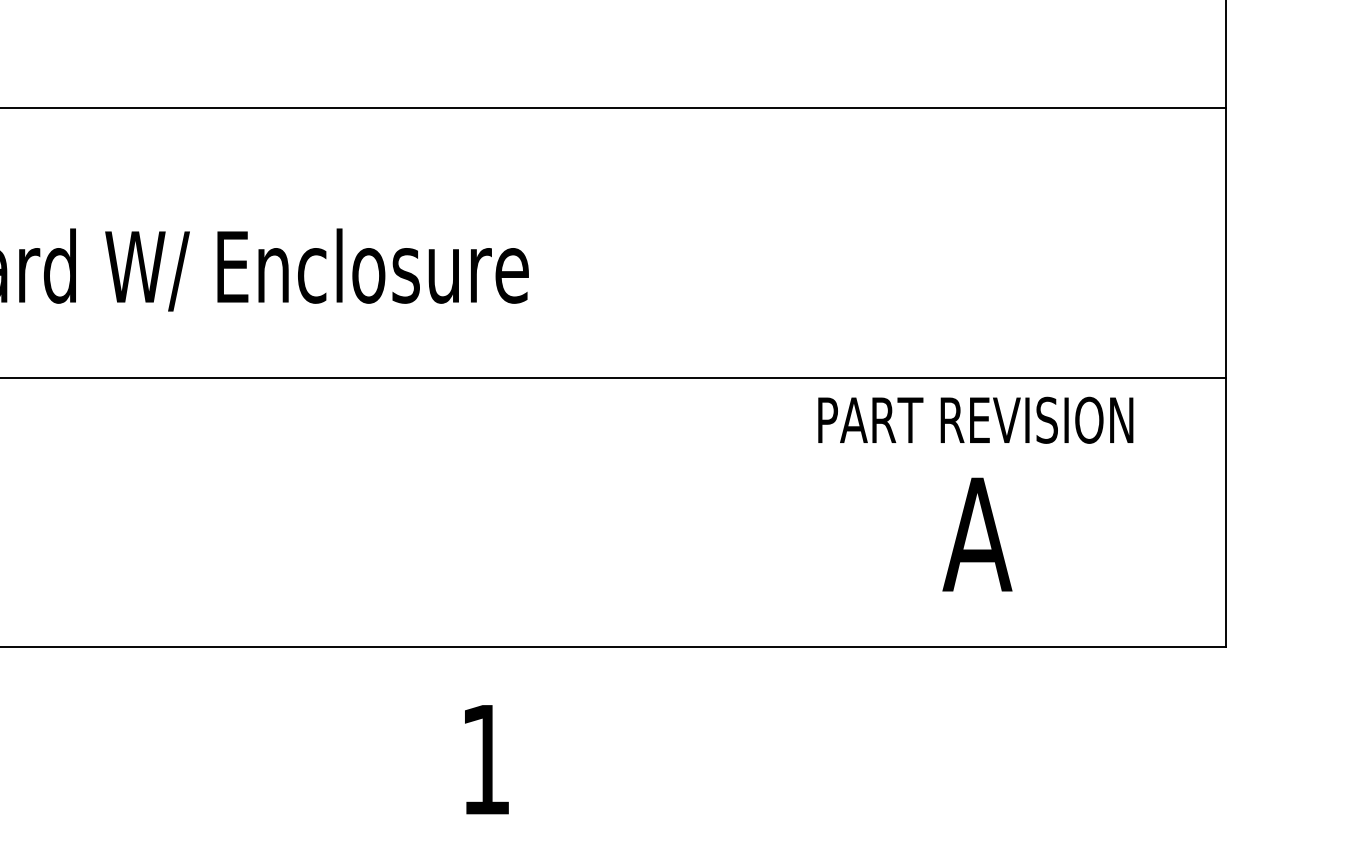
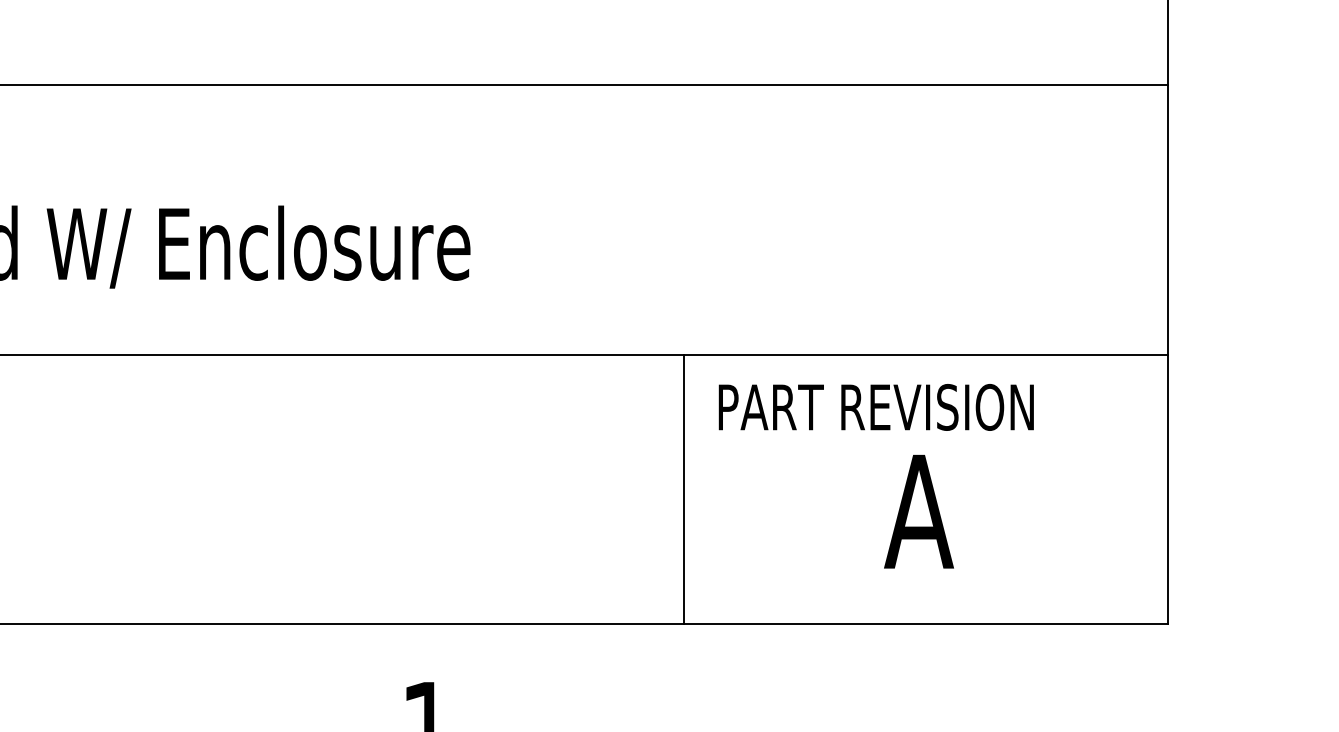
text: (975, 419) -> (876, 406), moved
line: (742, 512) -> (684, 489), added

